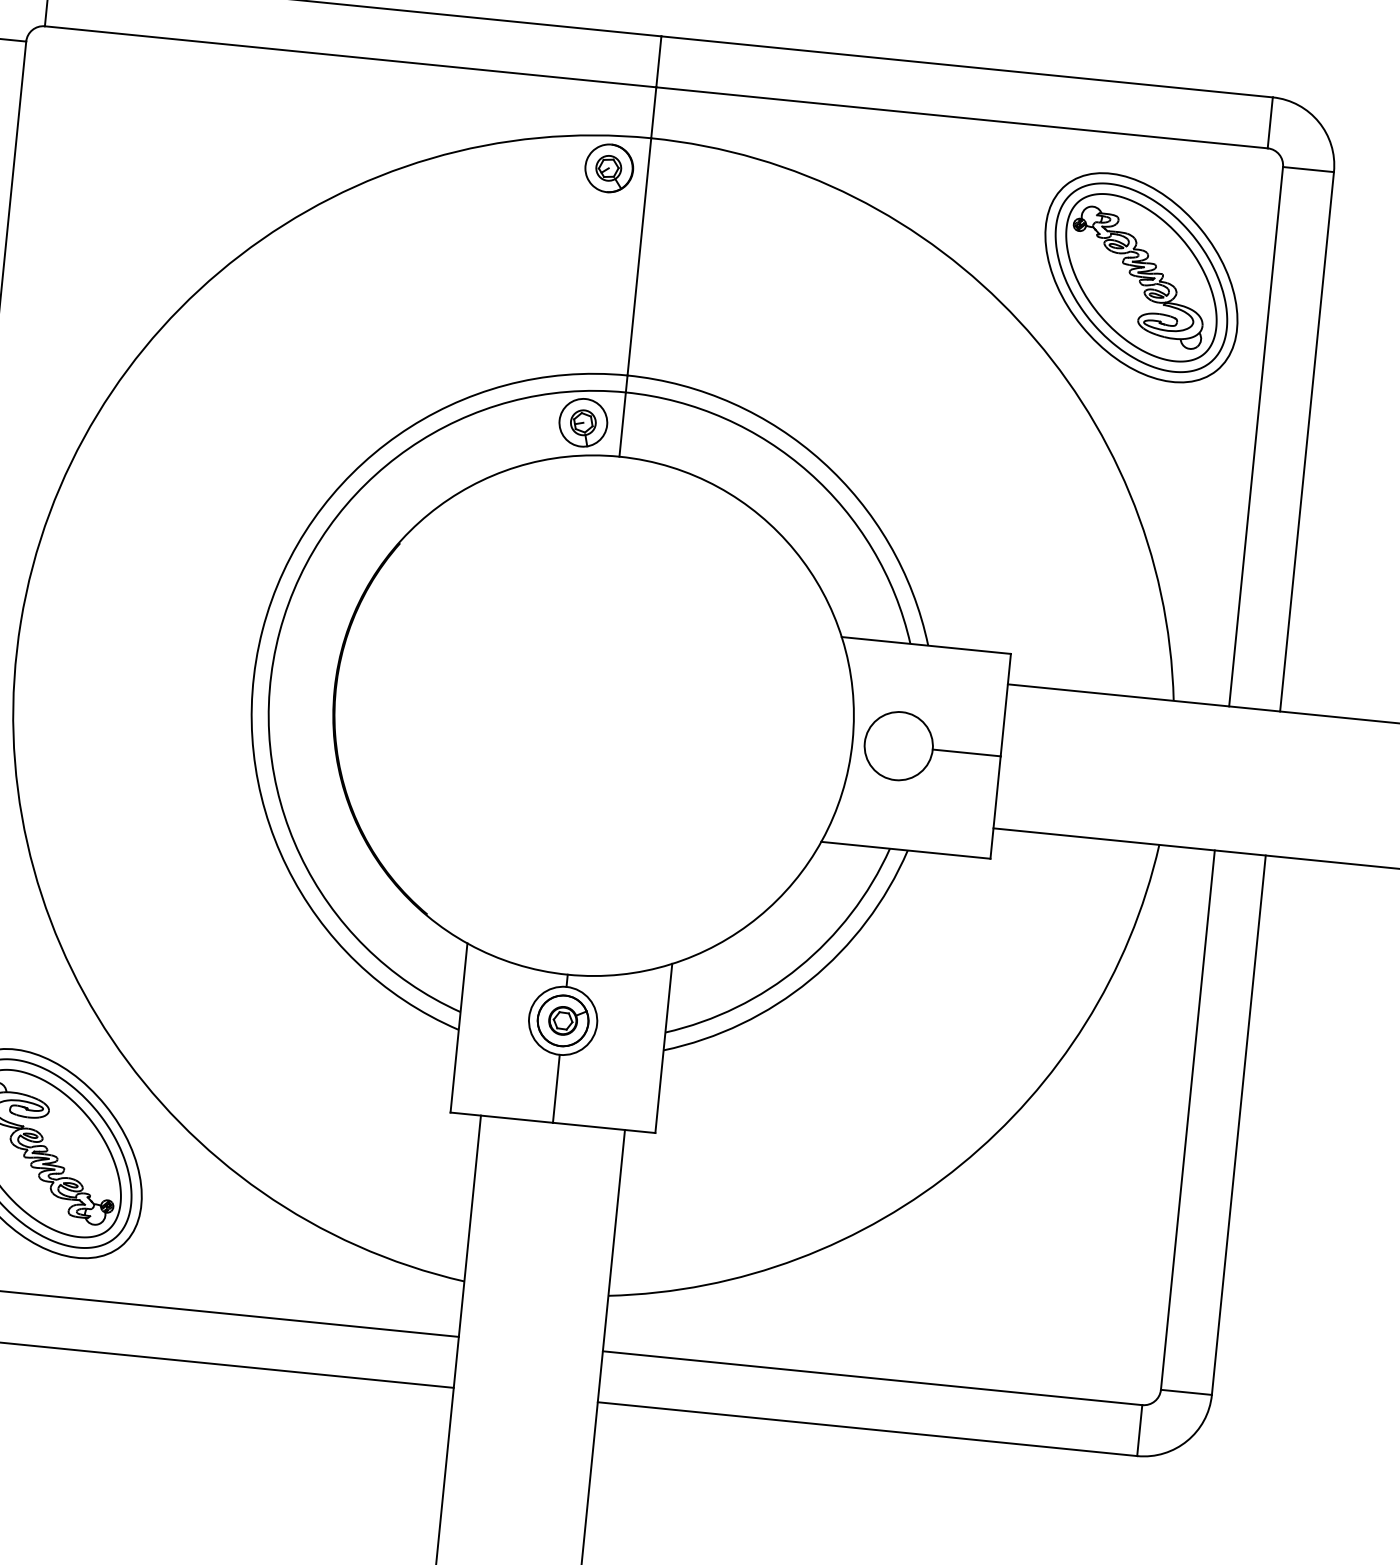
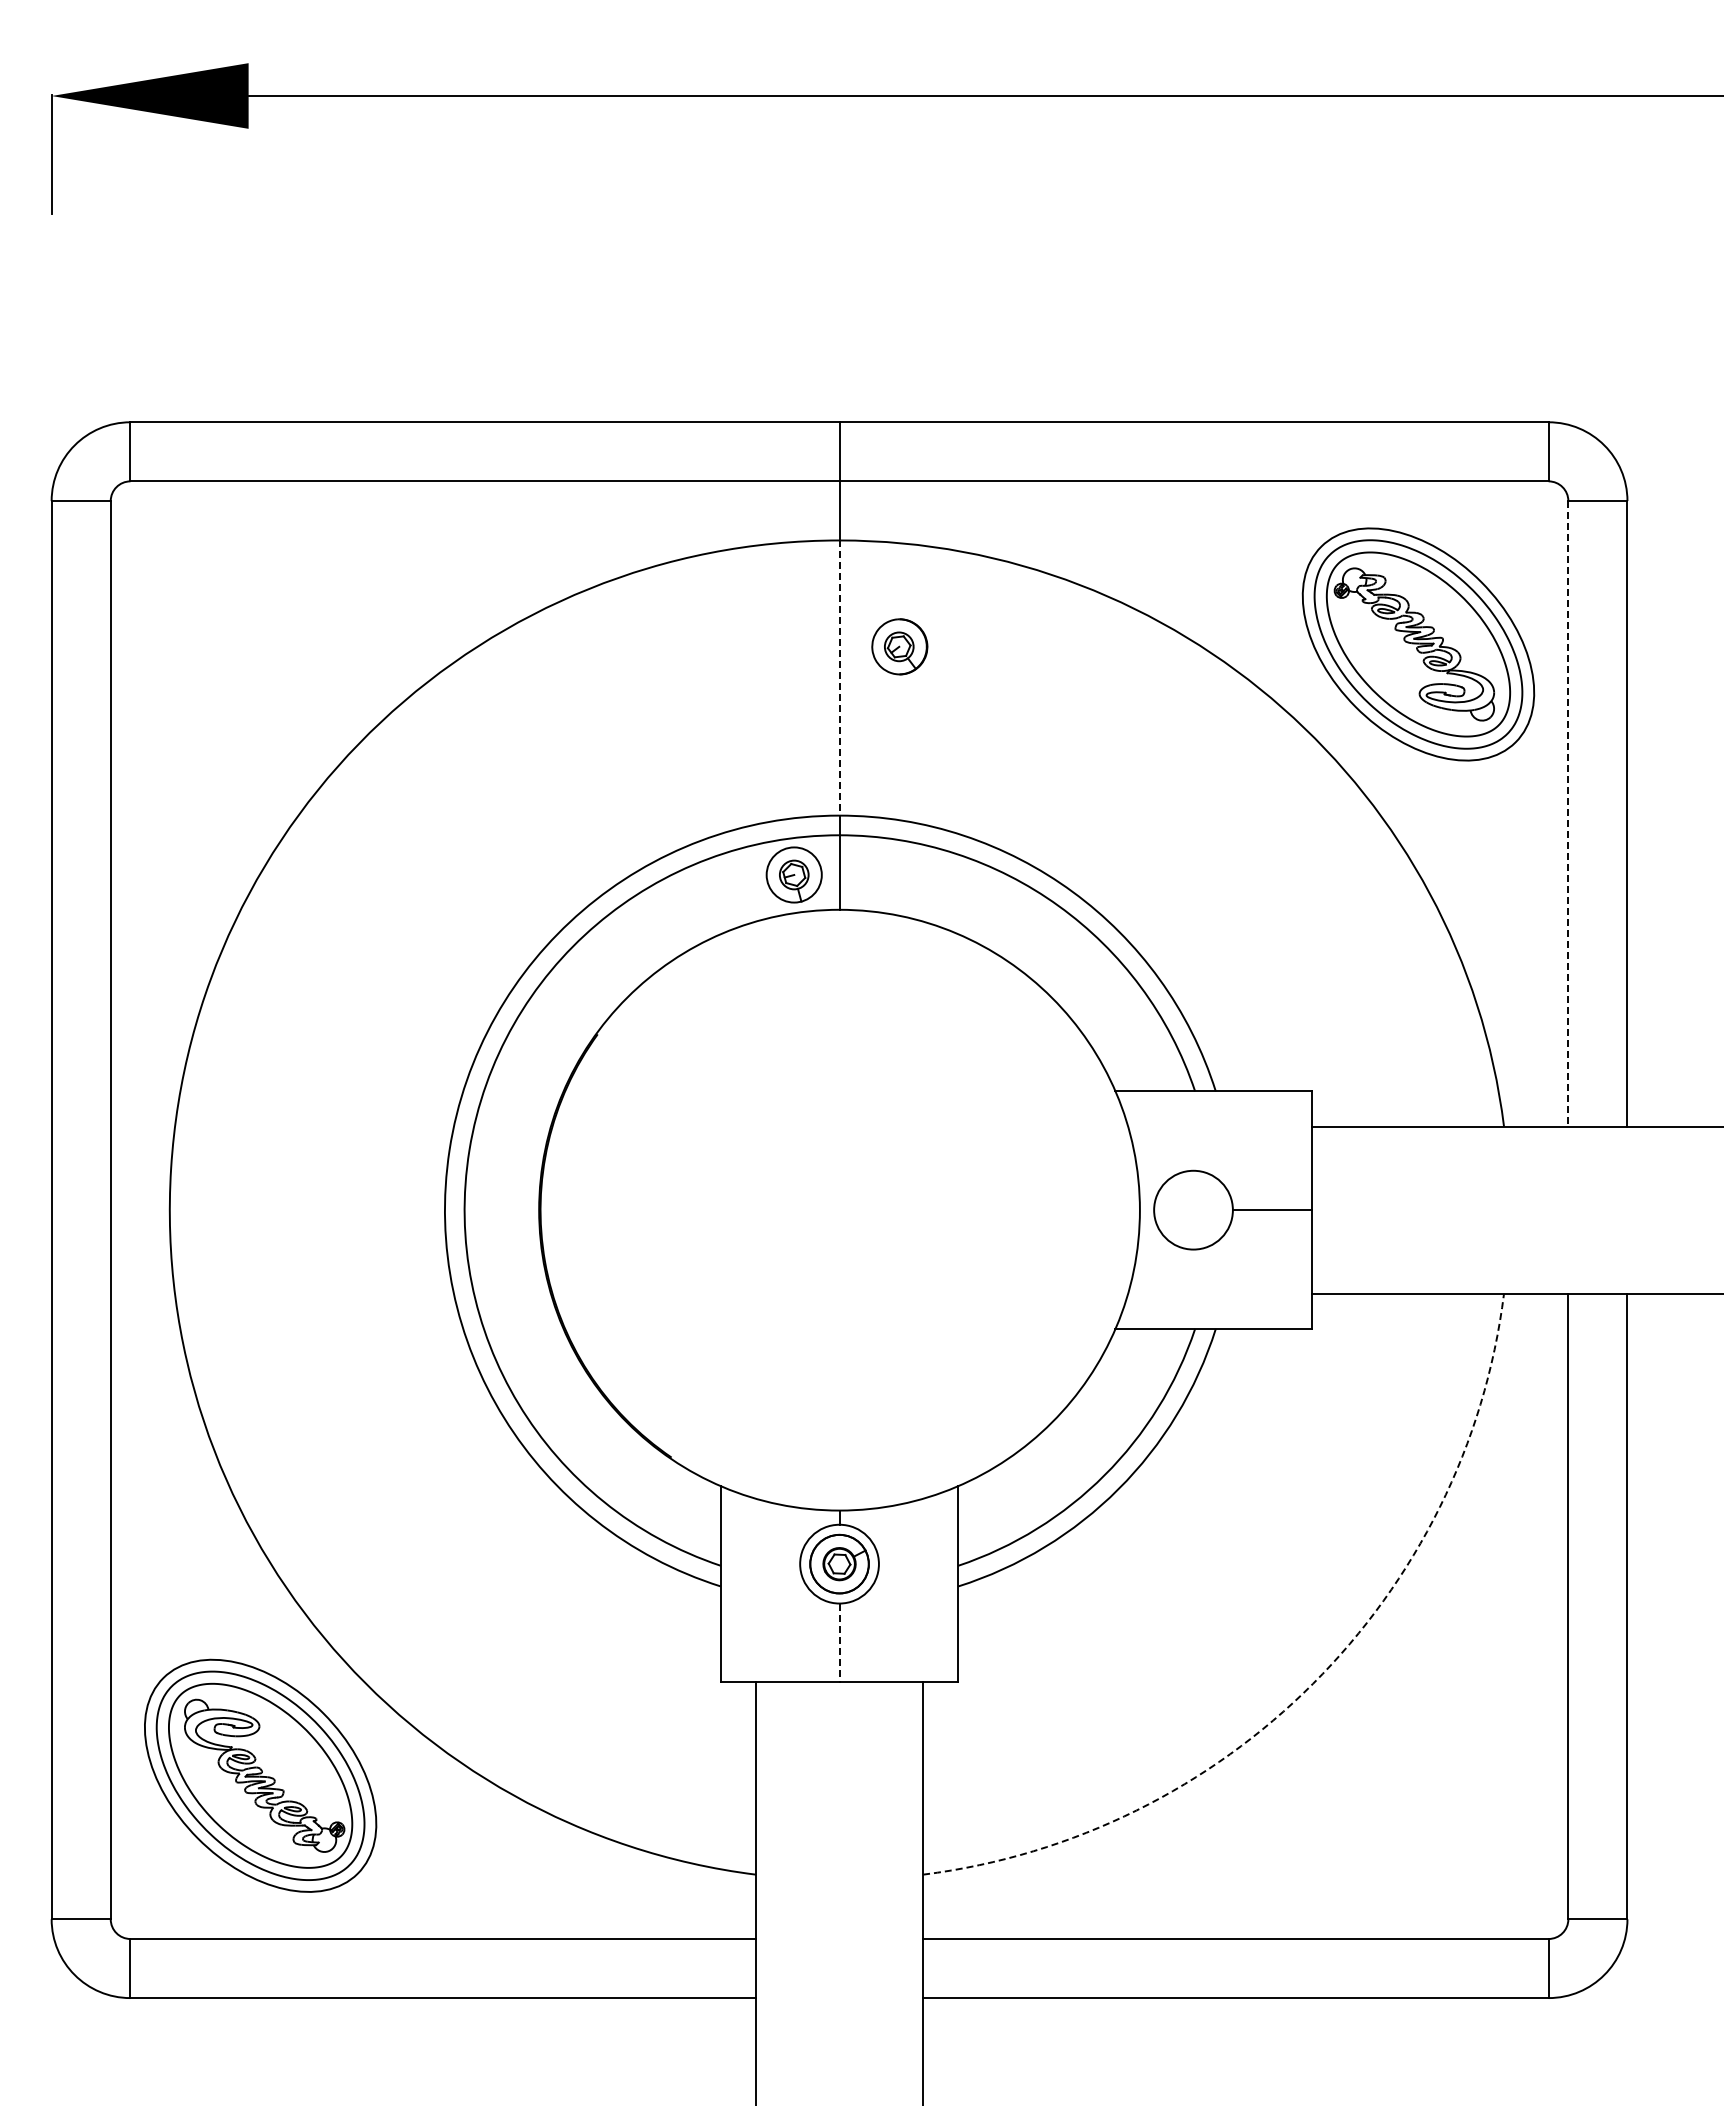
part: (609, 168) -> (899, 646), moved
line: (639, 257) -> (839, 678), solid -> dashed
line: (1256, 436) -> (1568, 813), solid -> dashed
line: (556, 1089) -> (839, 1643), solid -> dashed
arc: (961, 1164) -> (1313, 1683), solid -> dashed

